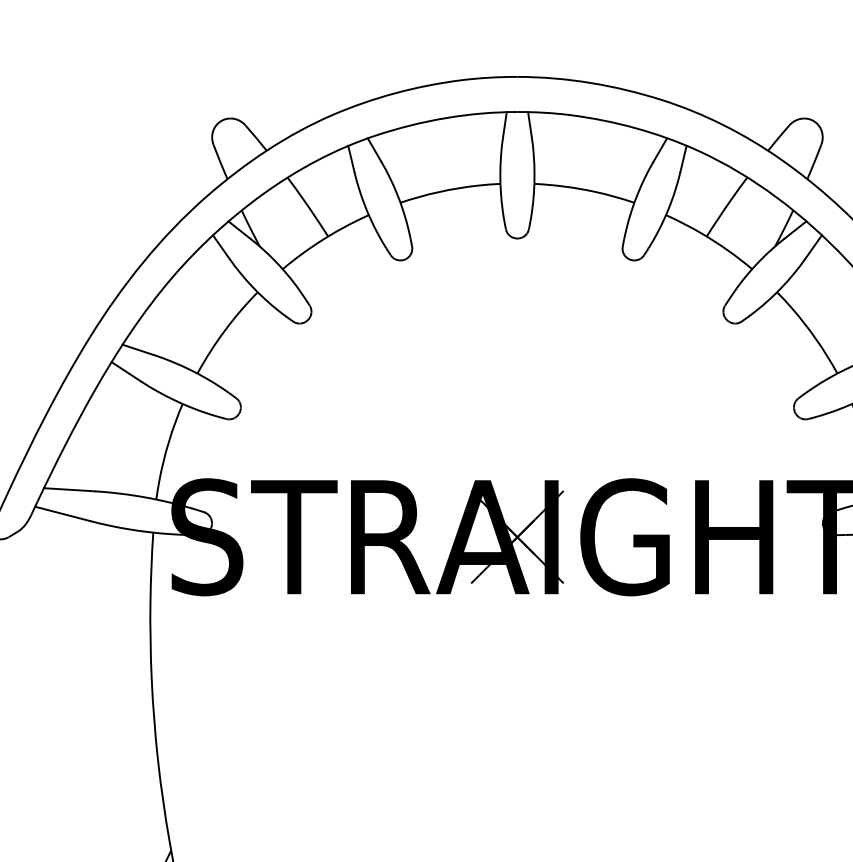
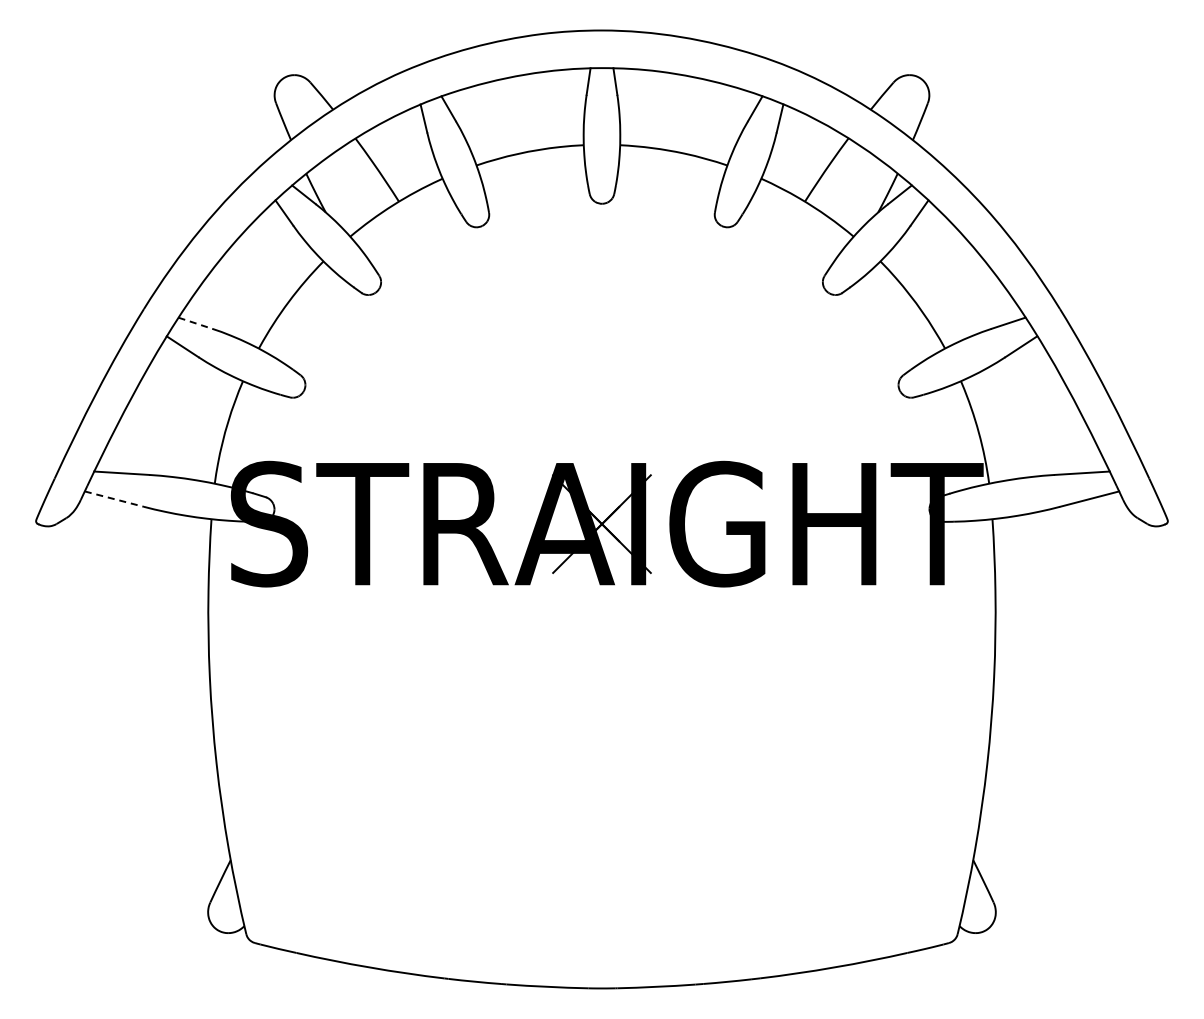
line: (138, 350) -> (195, 323), solid -> dashed
line: (62, 514) -> (114, 499), solid -> dashed

